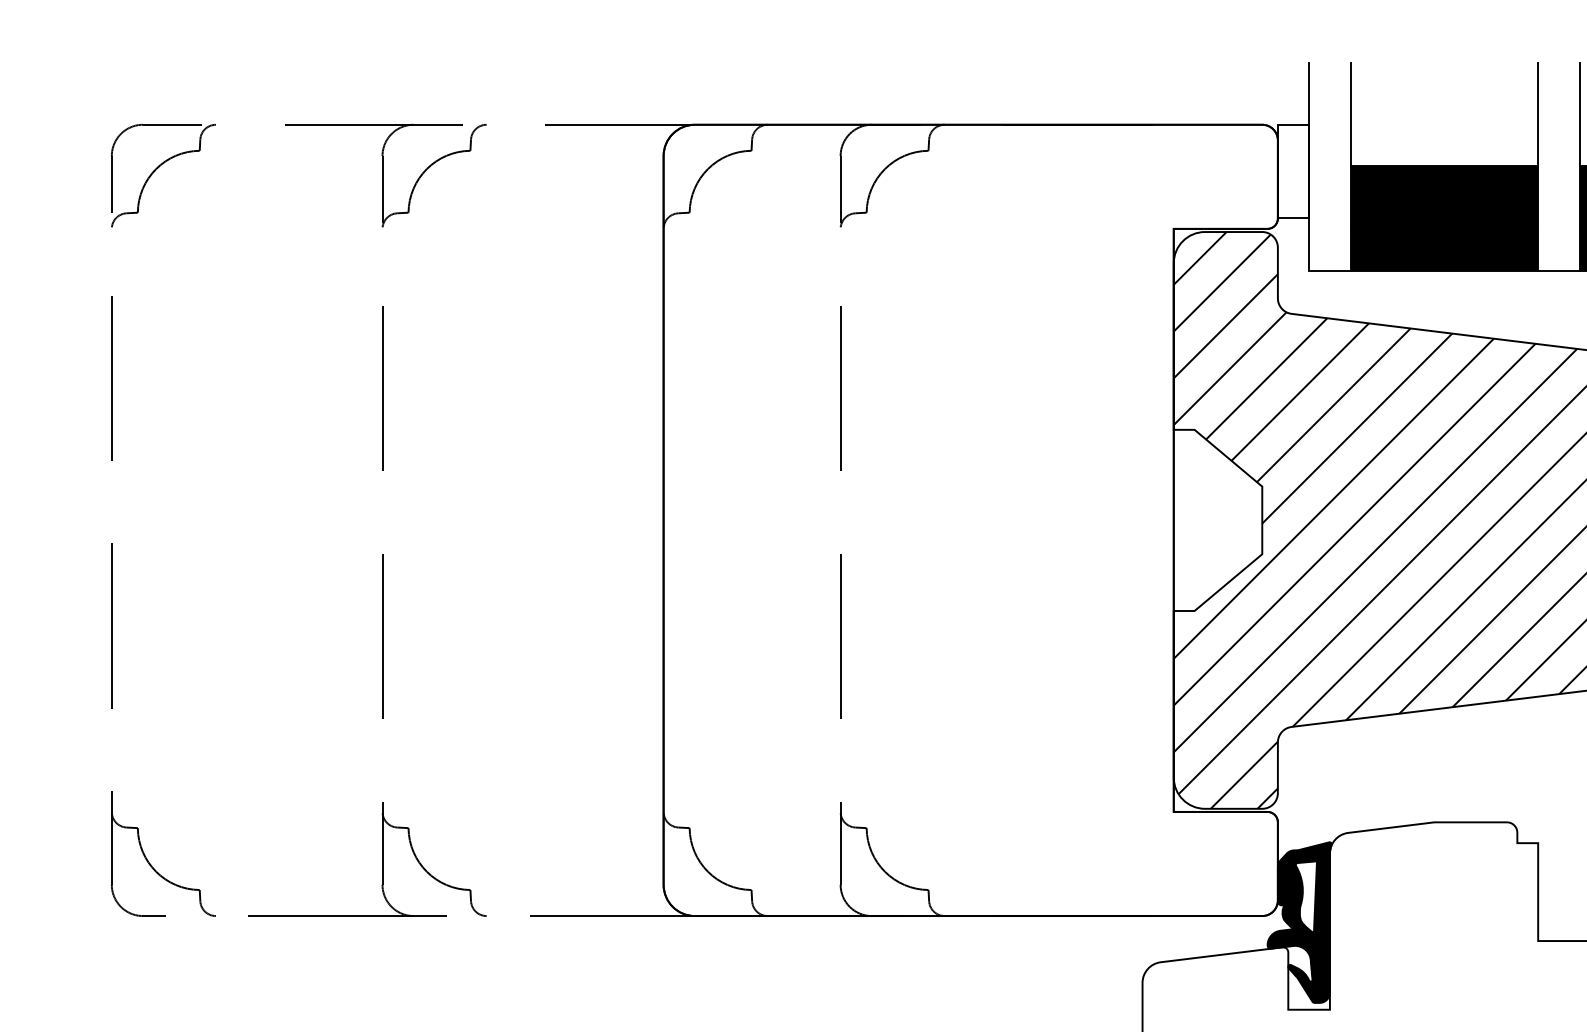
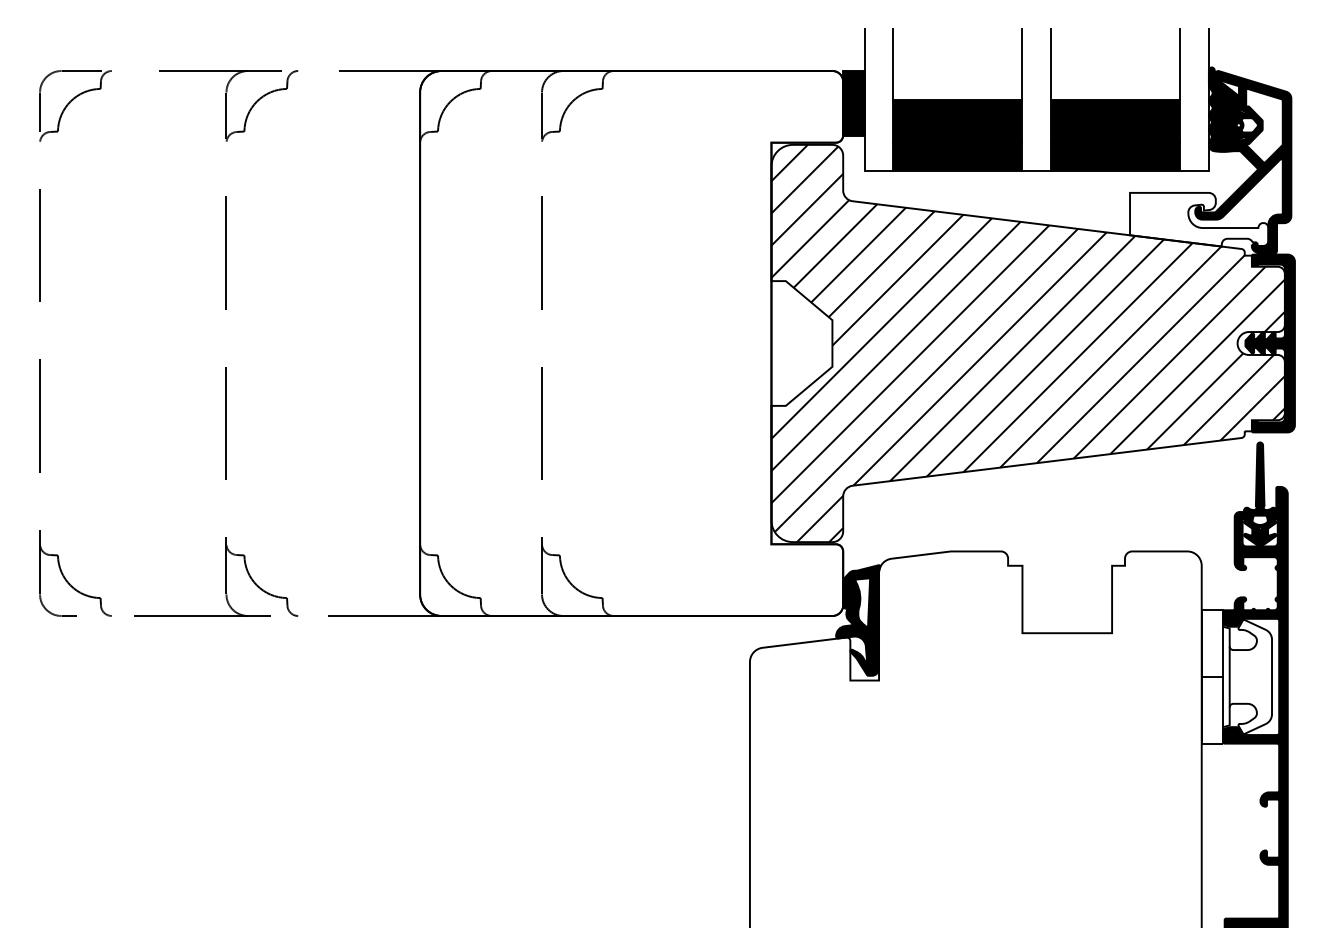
fill: (1292, 171) -> (853, 103), added

